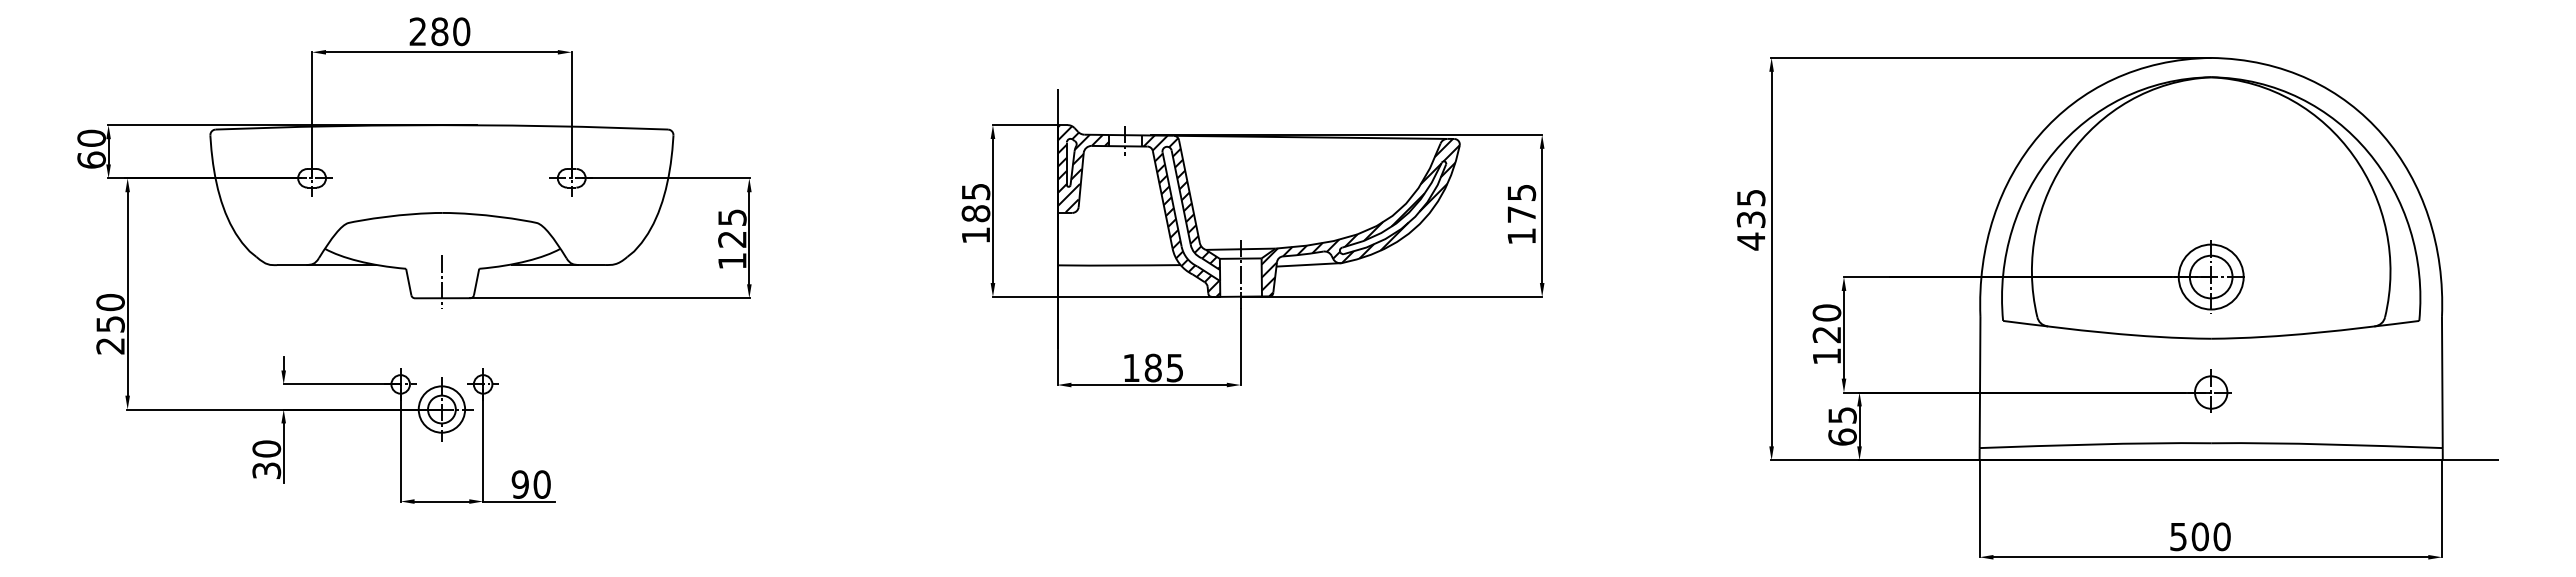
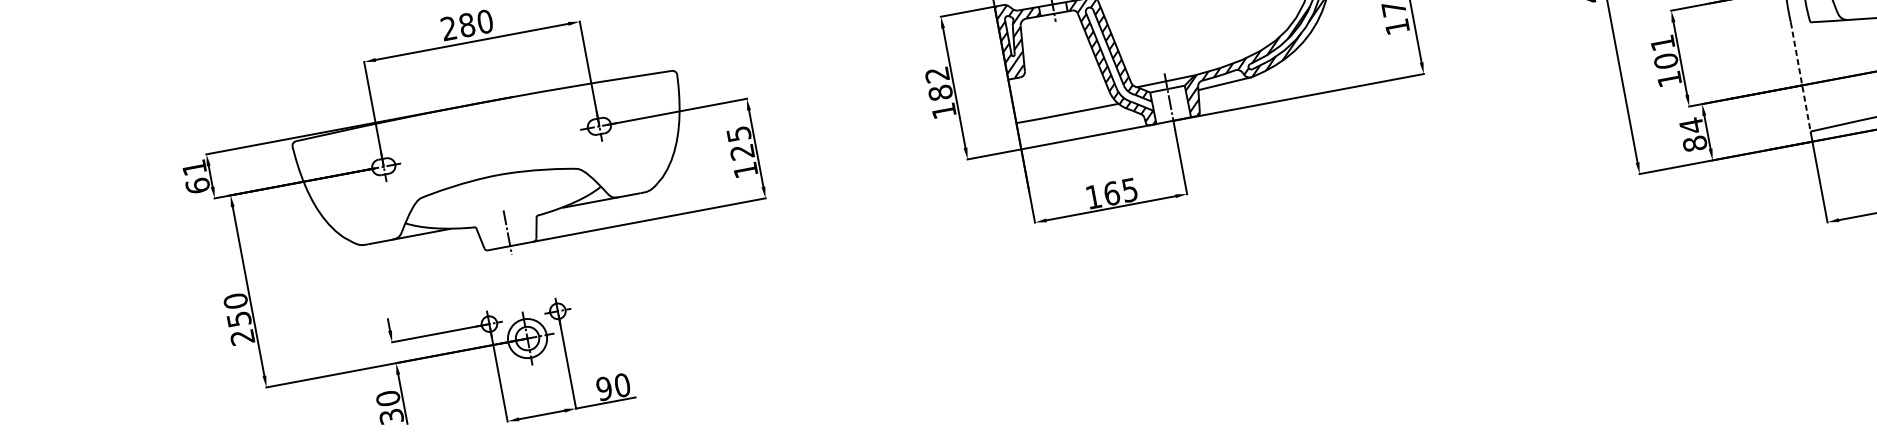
text: (91, 137) -> (194, 167), 60 -> 61
text: (975, 192) -> (936, 75), 185 -> 182
text: (1826, 323) -> (1664, 51), 120 -> 101
text: (1152, 367) -> (1111, 193), 185 -> 165
line: (1980, 382) -> (1801, 77), solid -> dashed
text: (1842, 425) -> (1693, 134), 65 -> 84

